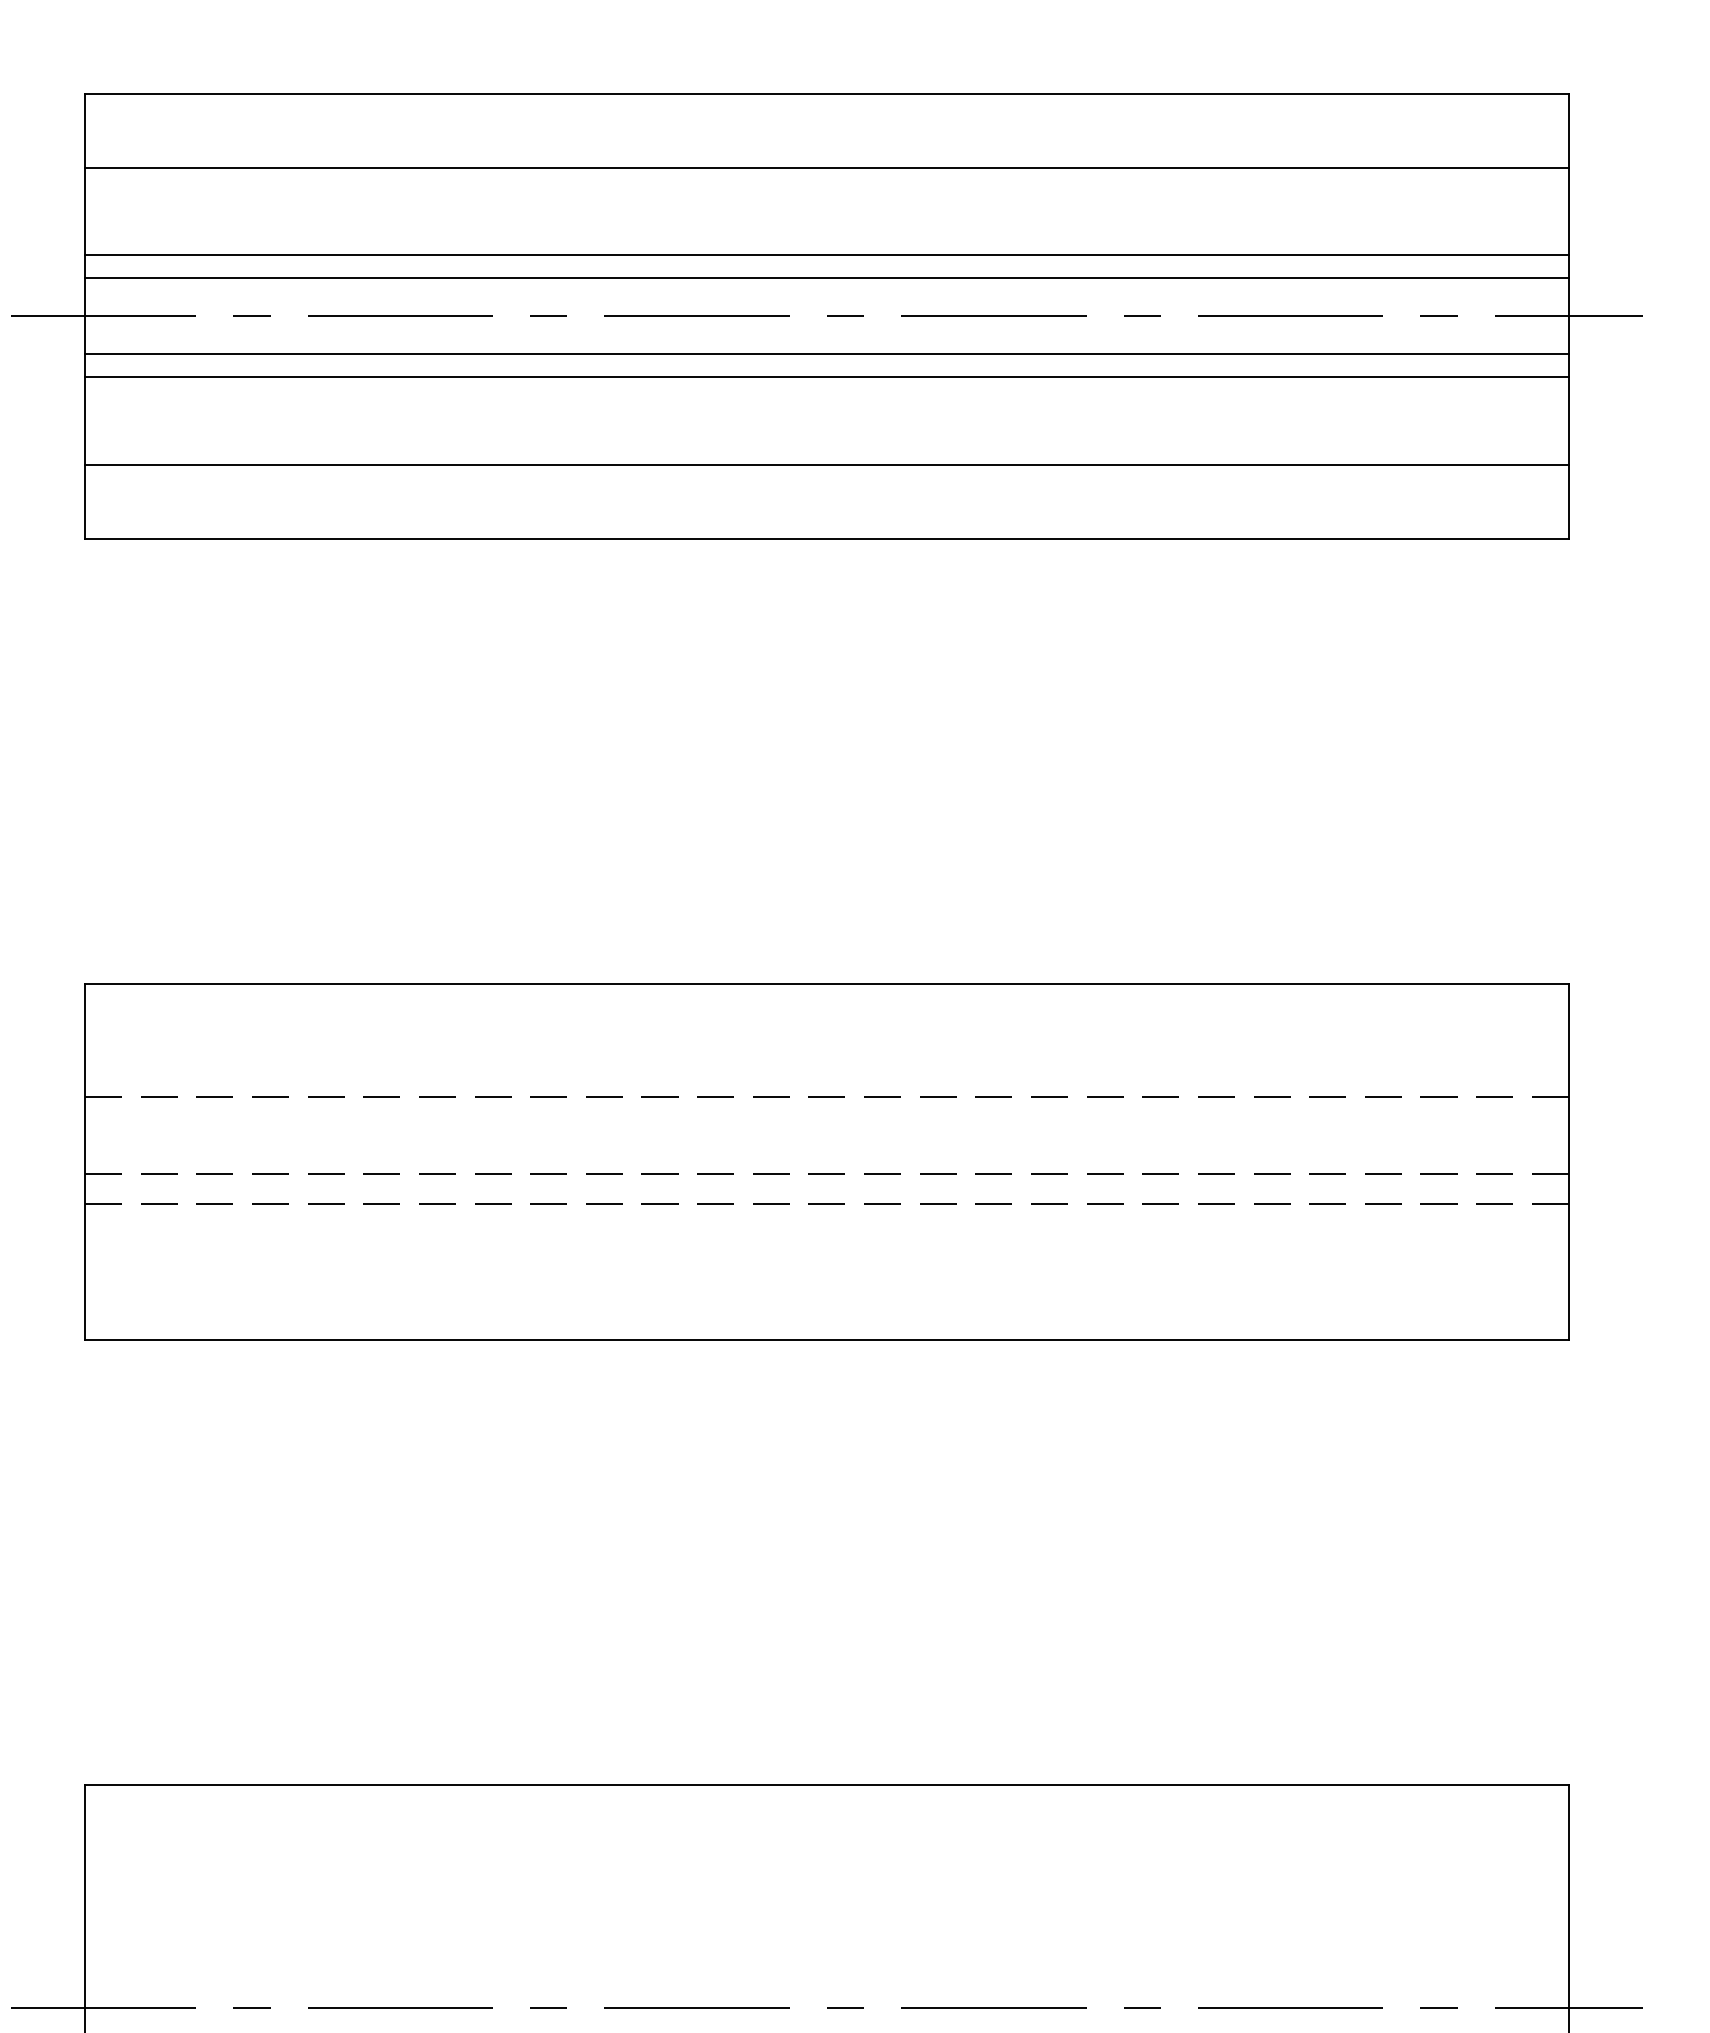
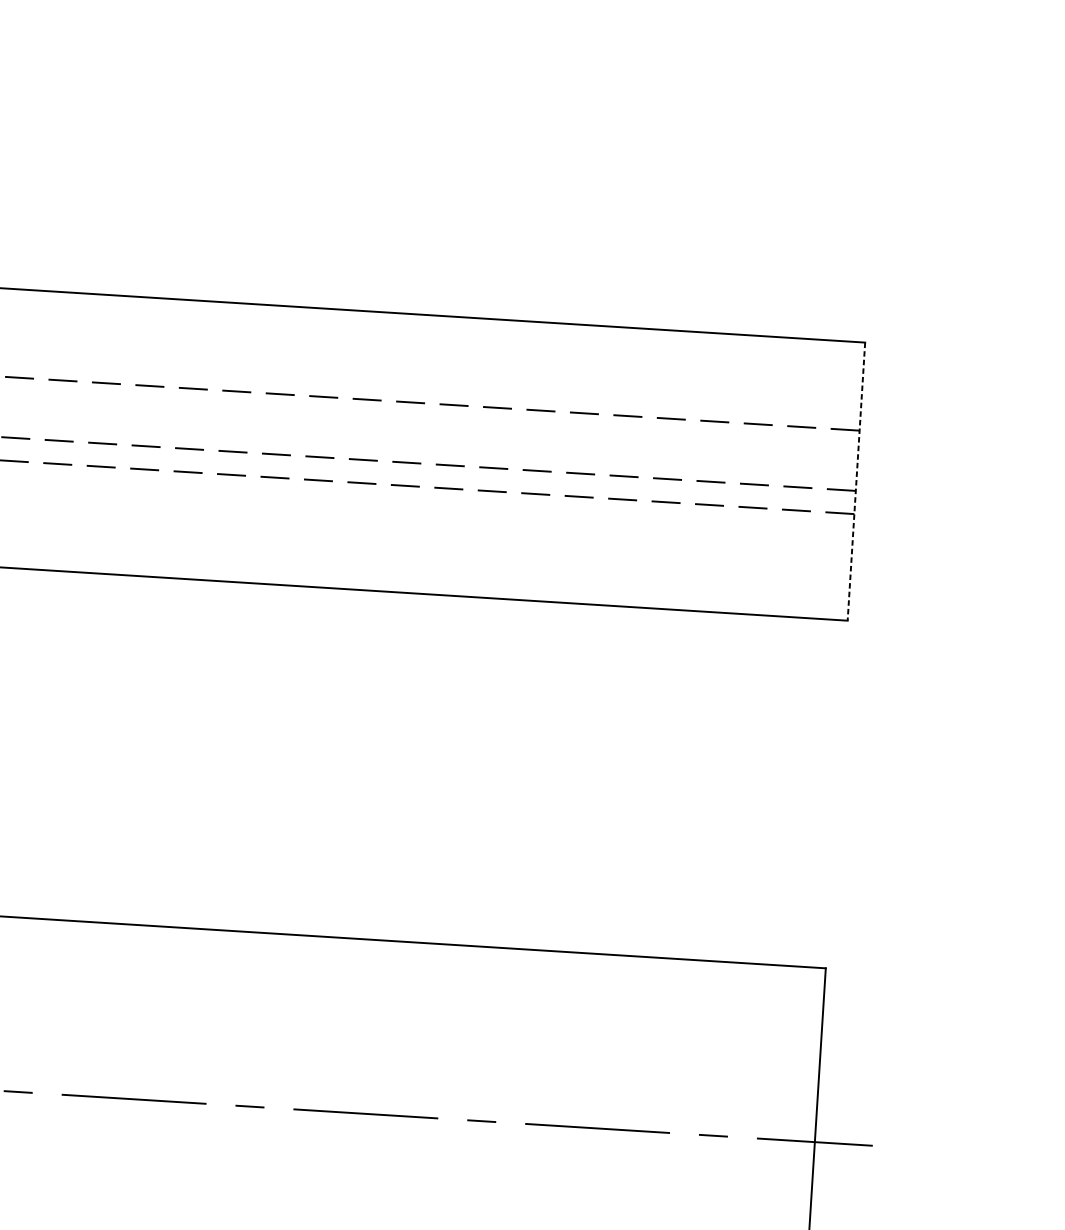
line: (1568, 1162) -> (856, 482), solid -> dashed

